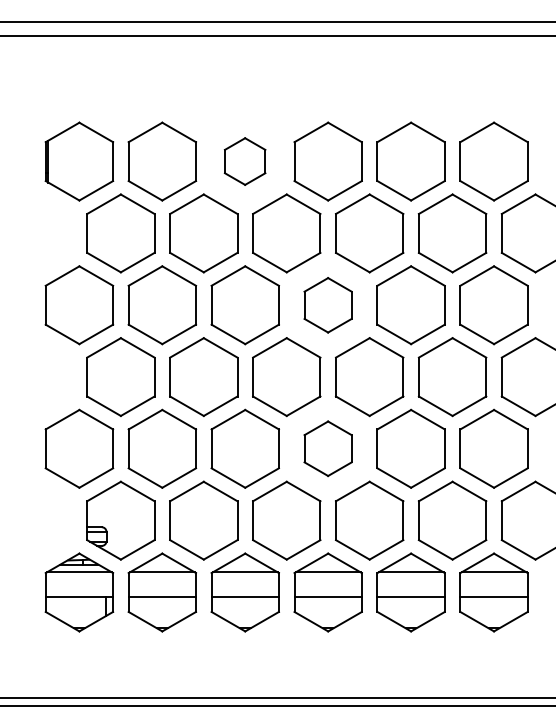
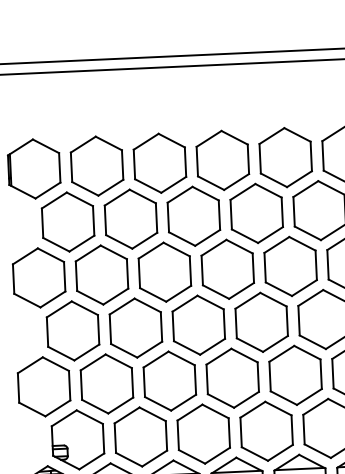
part: (244, 161) -> (159, 163), size x1.67
part: (327, 305) -> (227, 269), size x1.43
part: (327, 448) -> (232, 378), size x1.43

